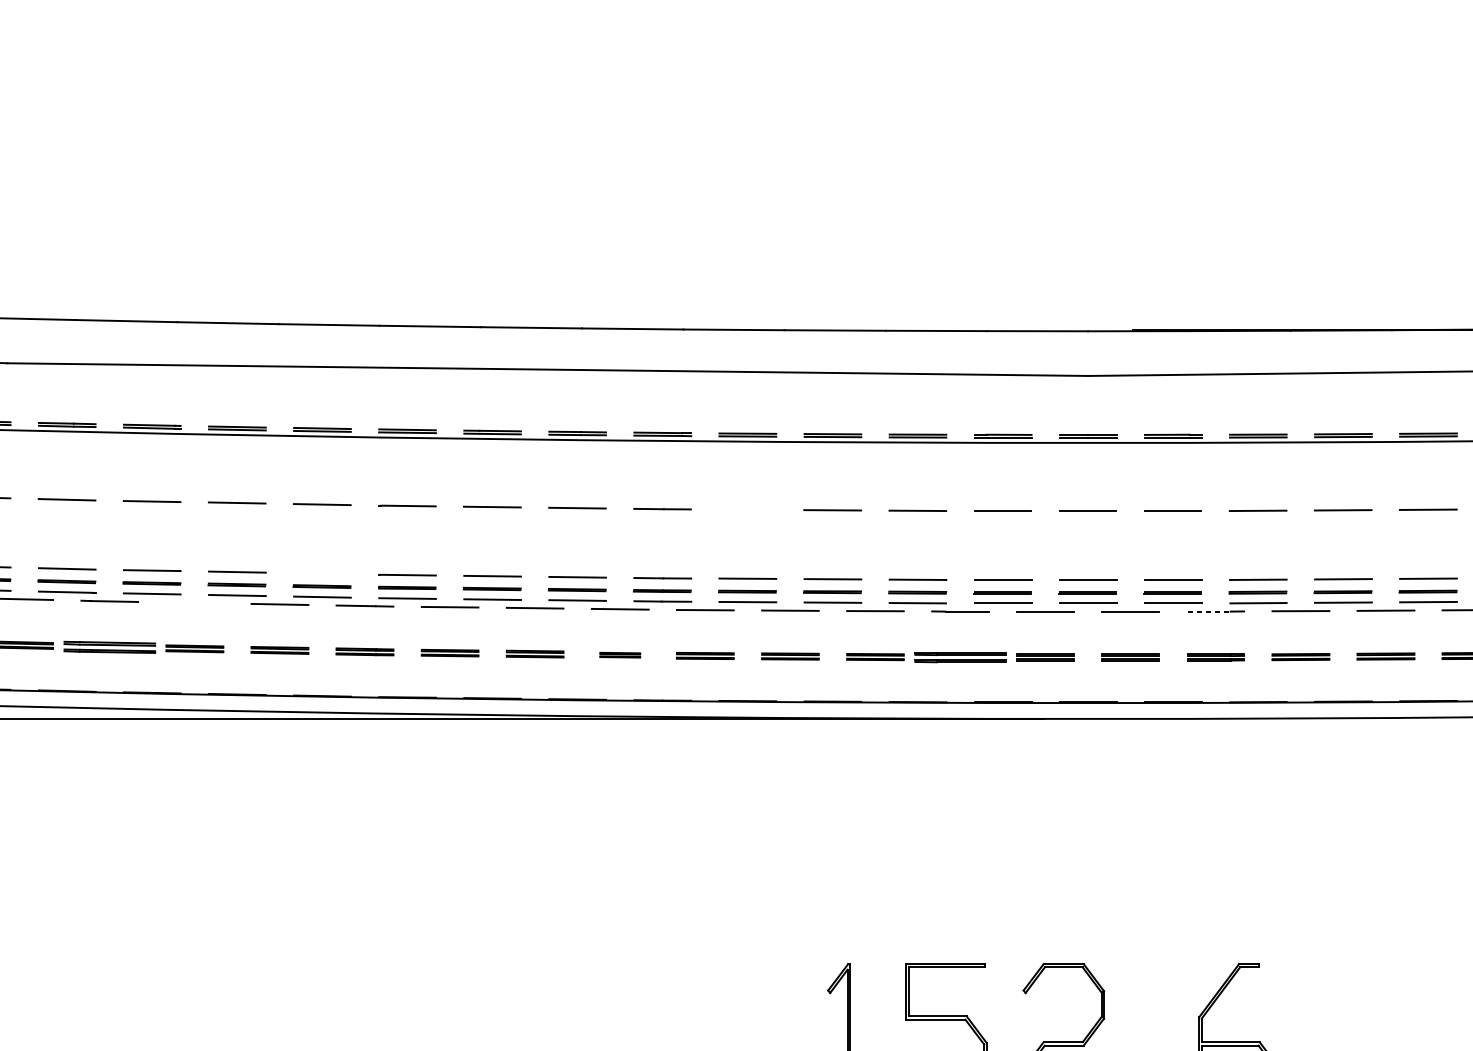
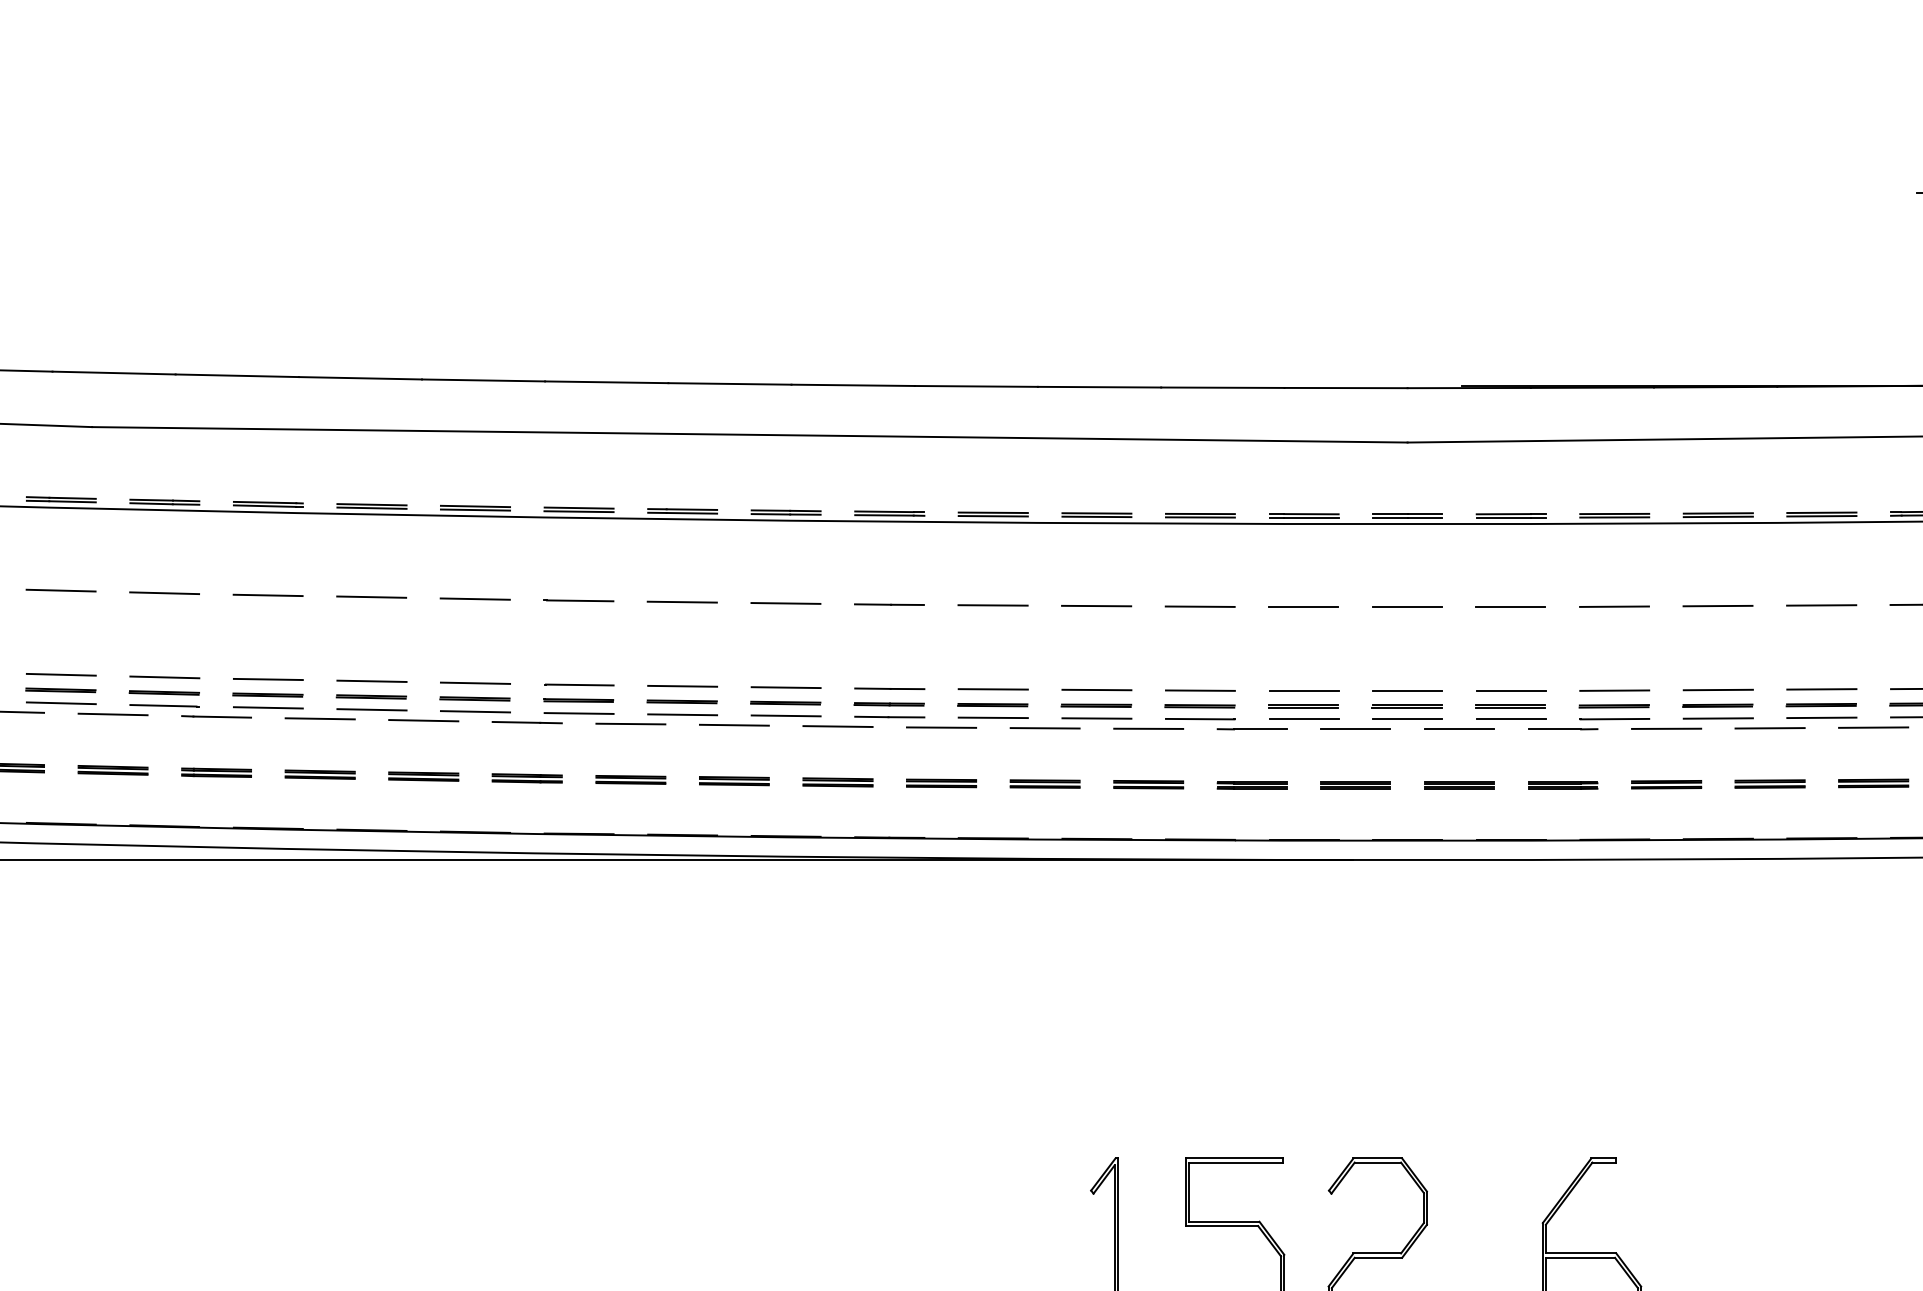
line: (747, 509) -> (992, 605), added
line: (322, 573) -> (475, 682), added
line: (194, 602) -> (319, 718), added
line: (1209, 611) -> (1555, 729), dashed -> solid
part: (109, 647) -> (216, 772), size x0.62
part: (619, 655) -> (837, 782), size x1.43
part: (959, 657) -> (1251, 785), size x0.62

